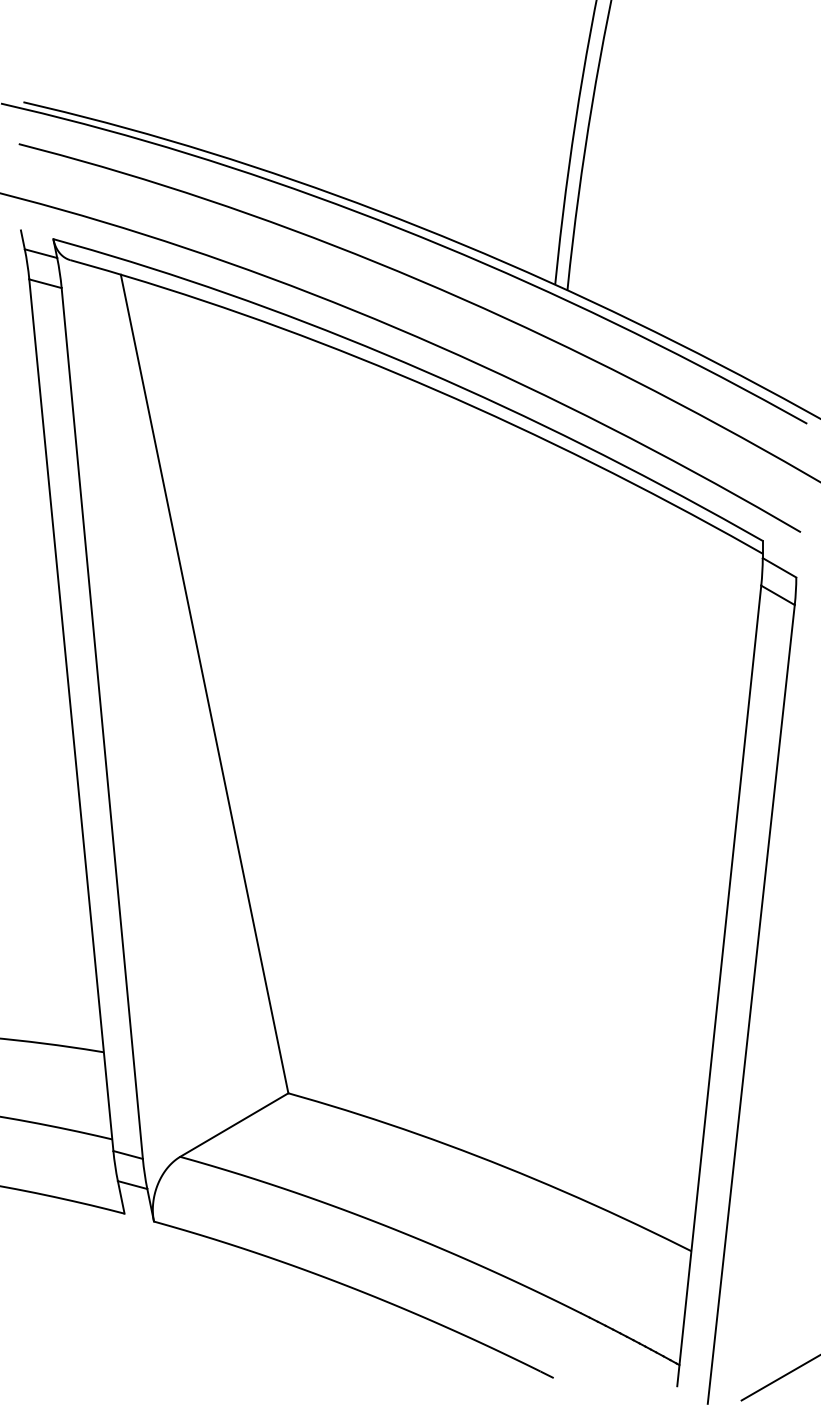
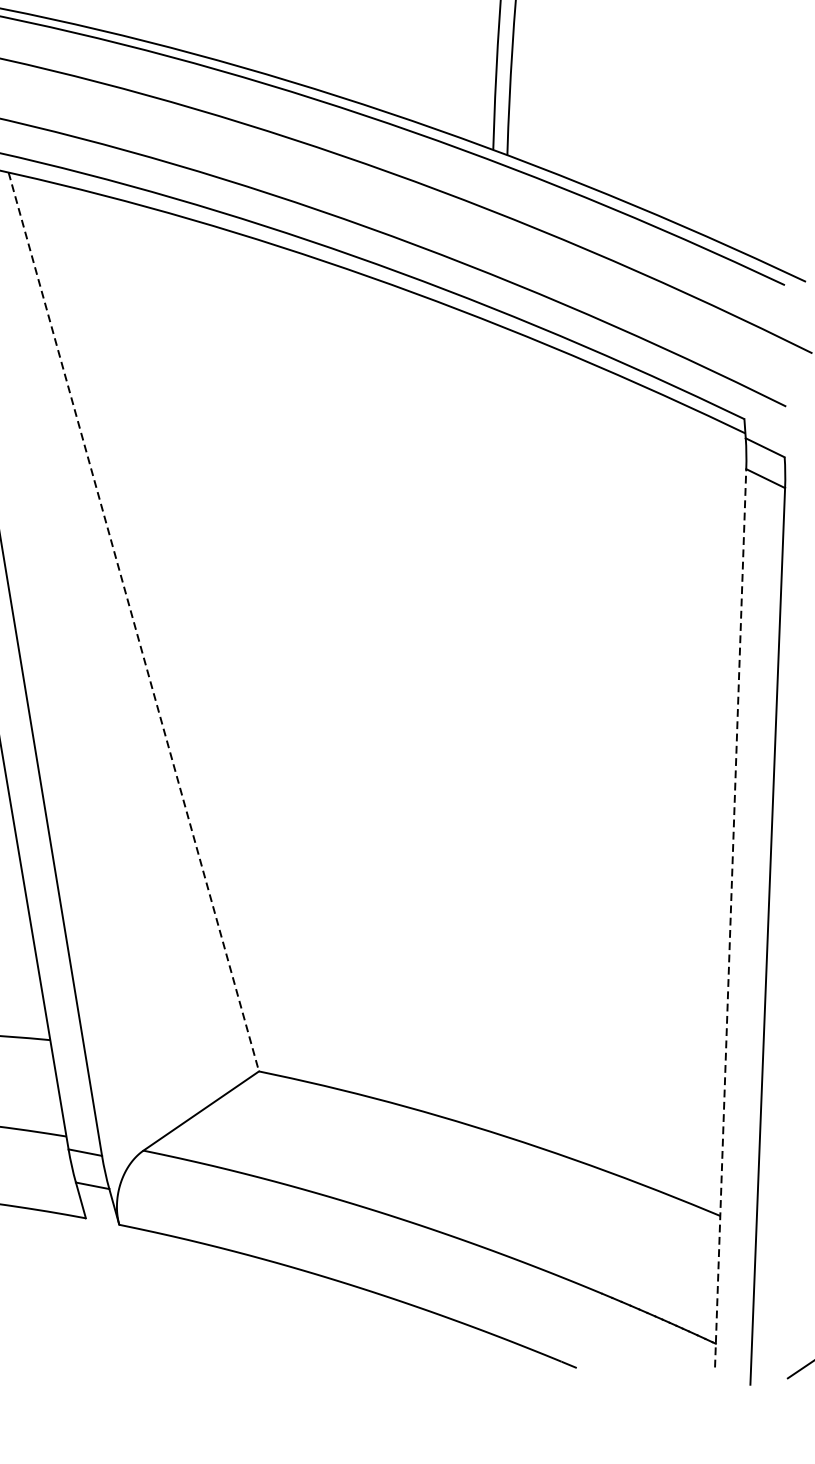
line: (204, 684) -> (133, 622), solid -> dashed
line: (719, 985) -> (730, 917), solid -> dashed

